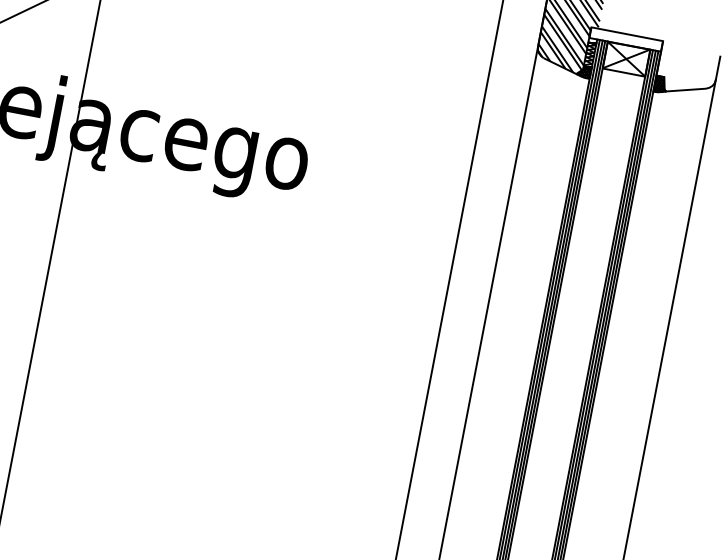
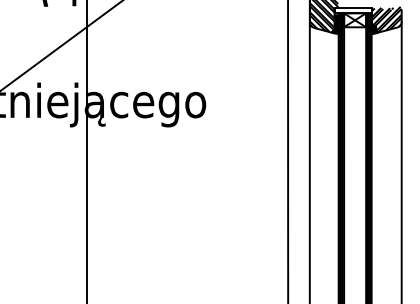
hatch: (687, 69) -> (386, 19), added

